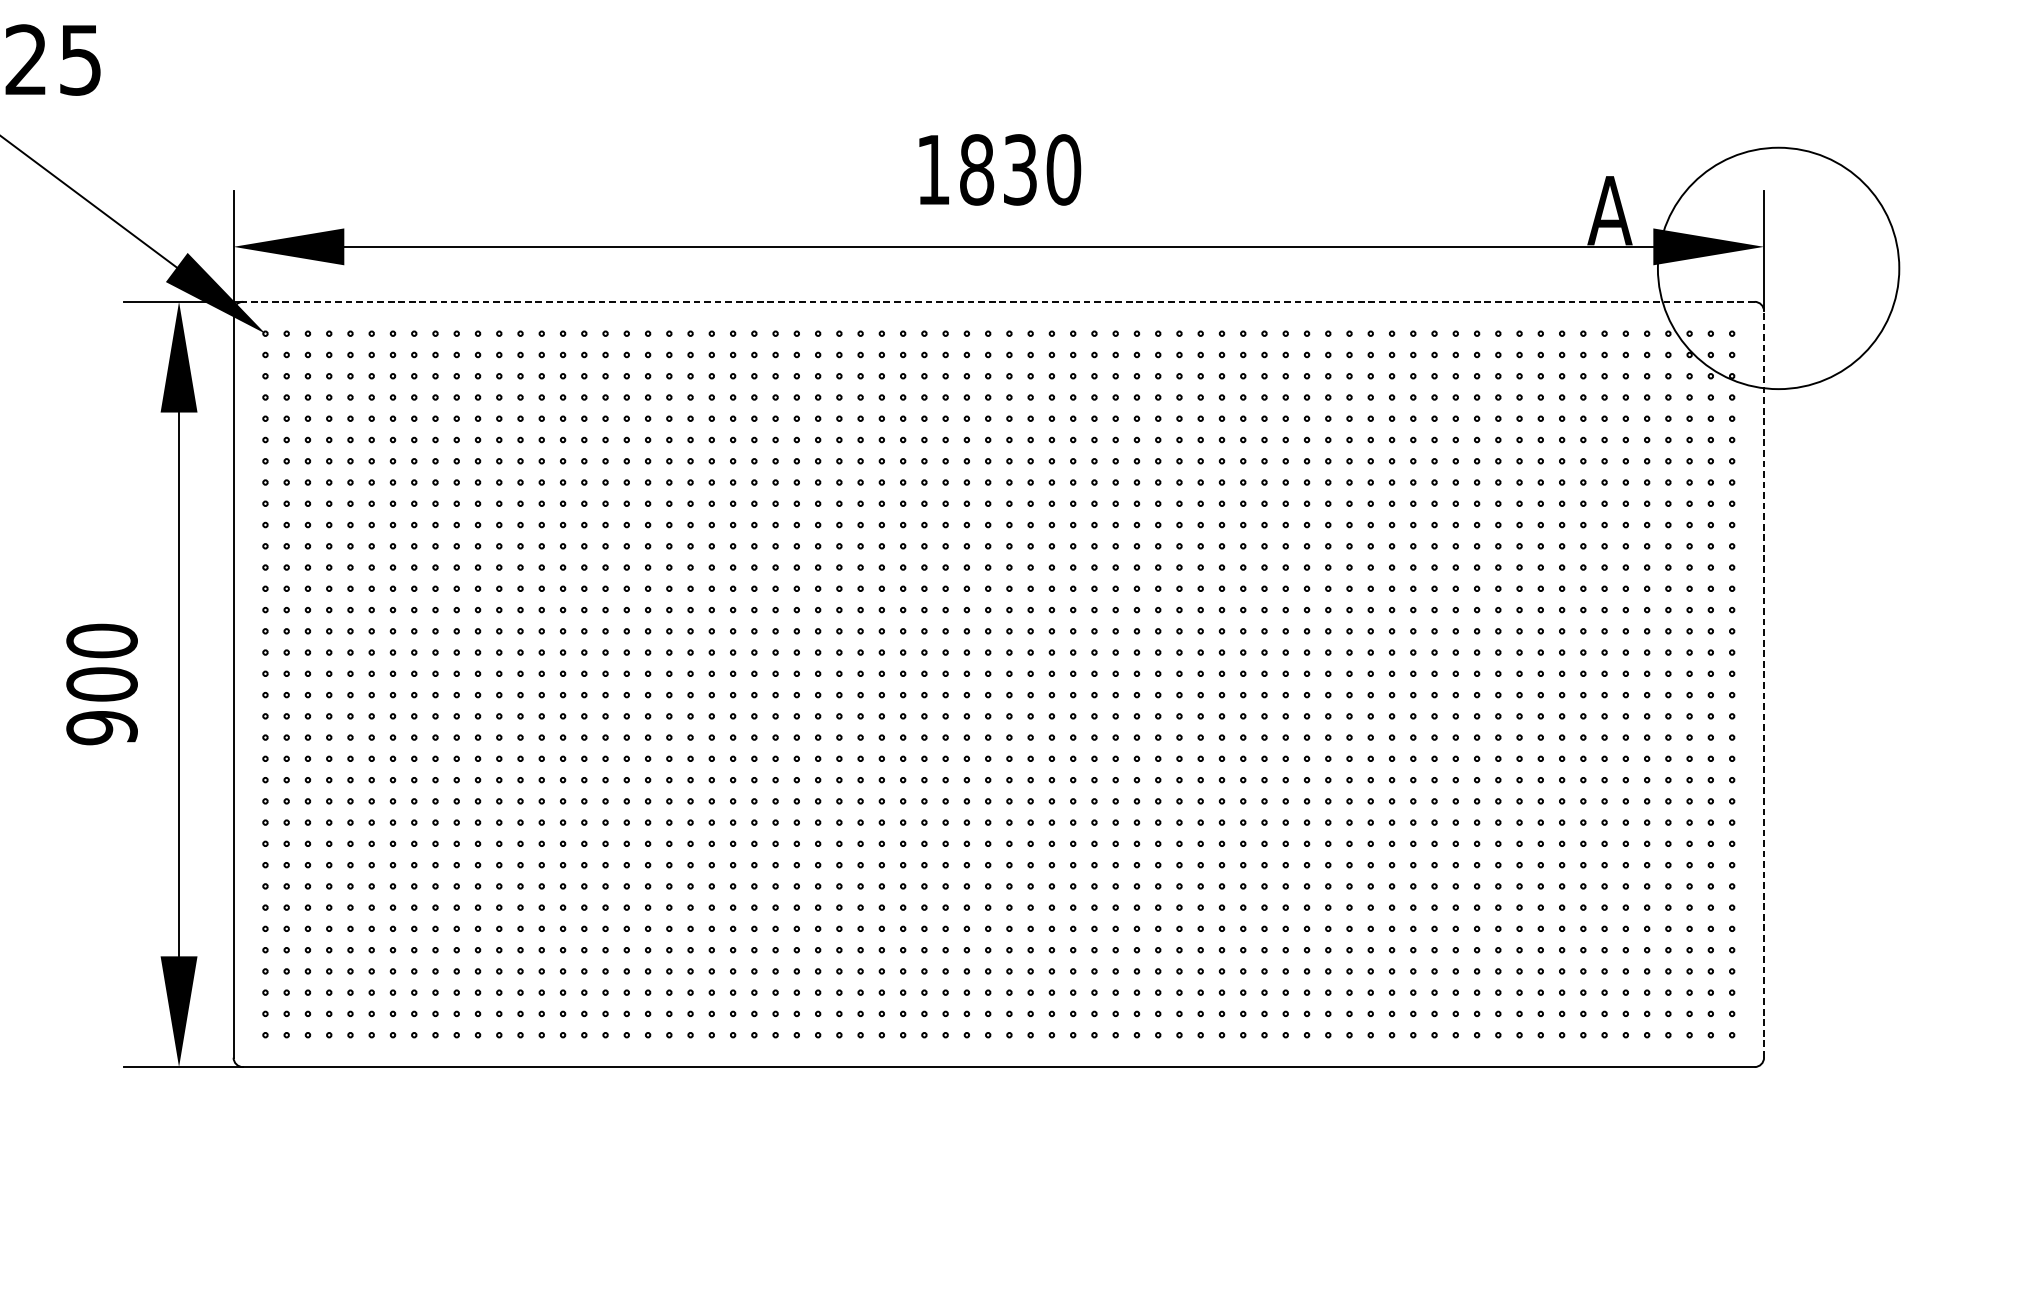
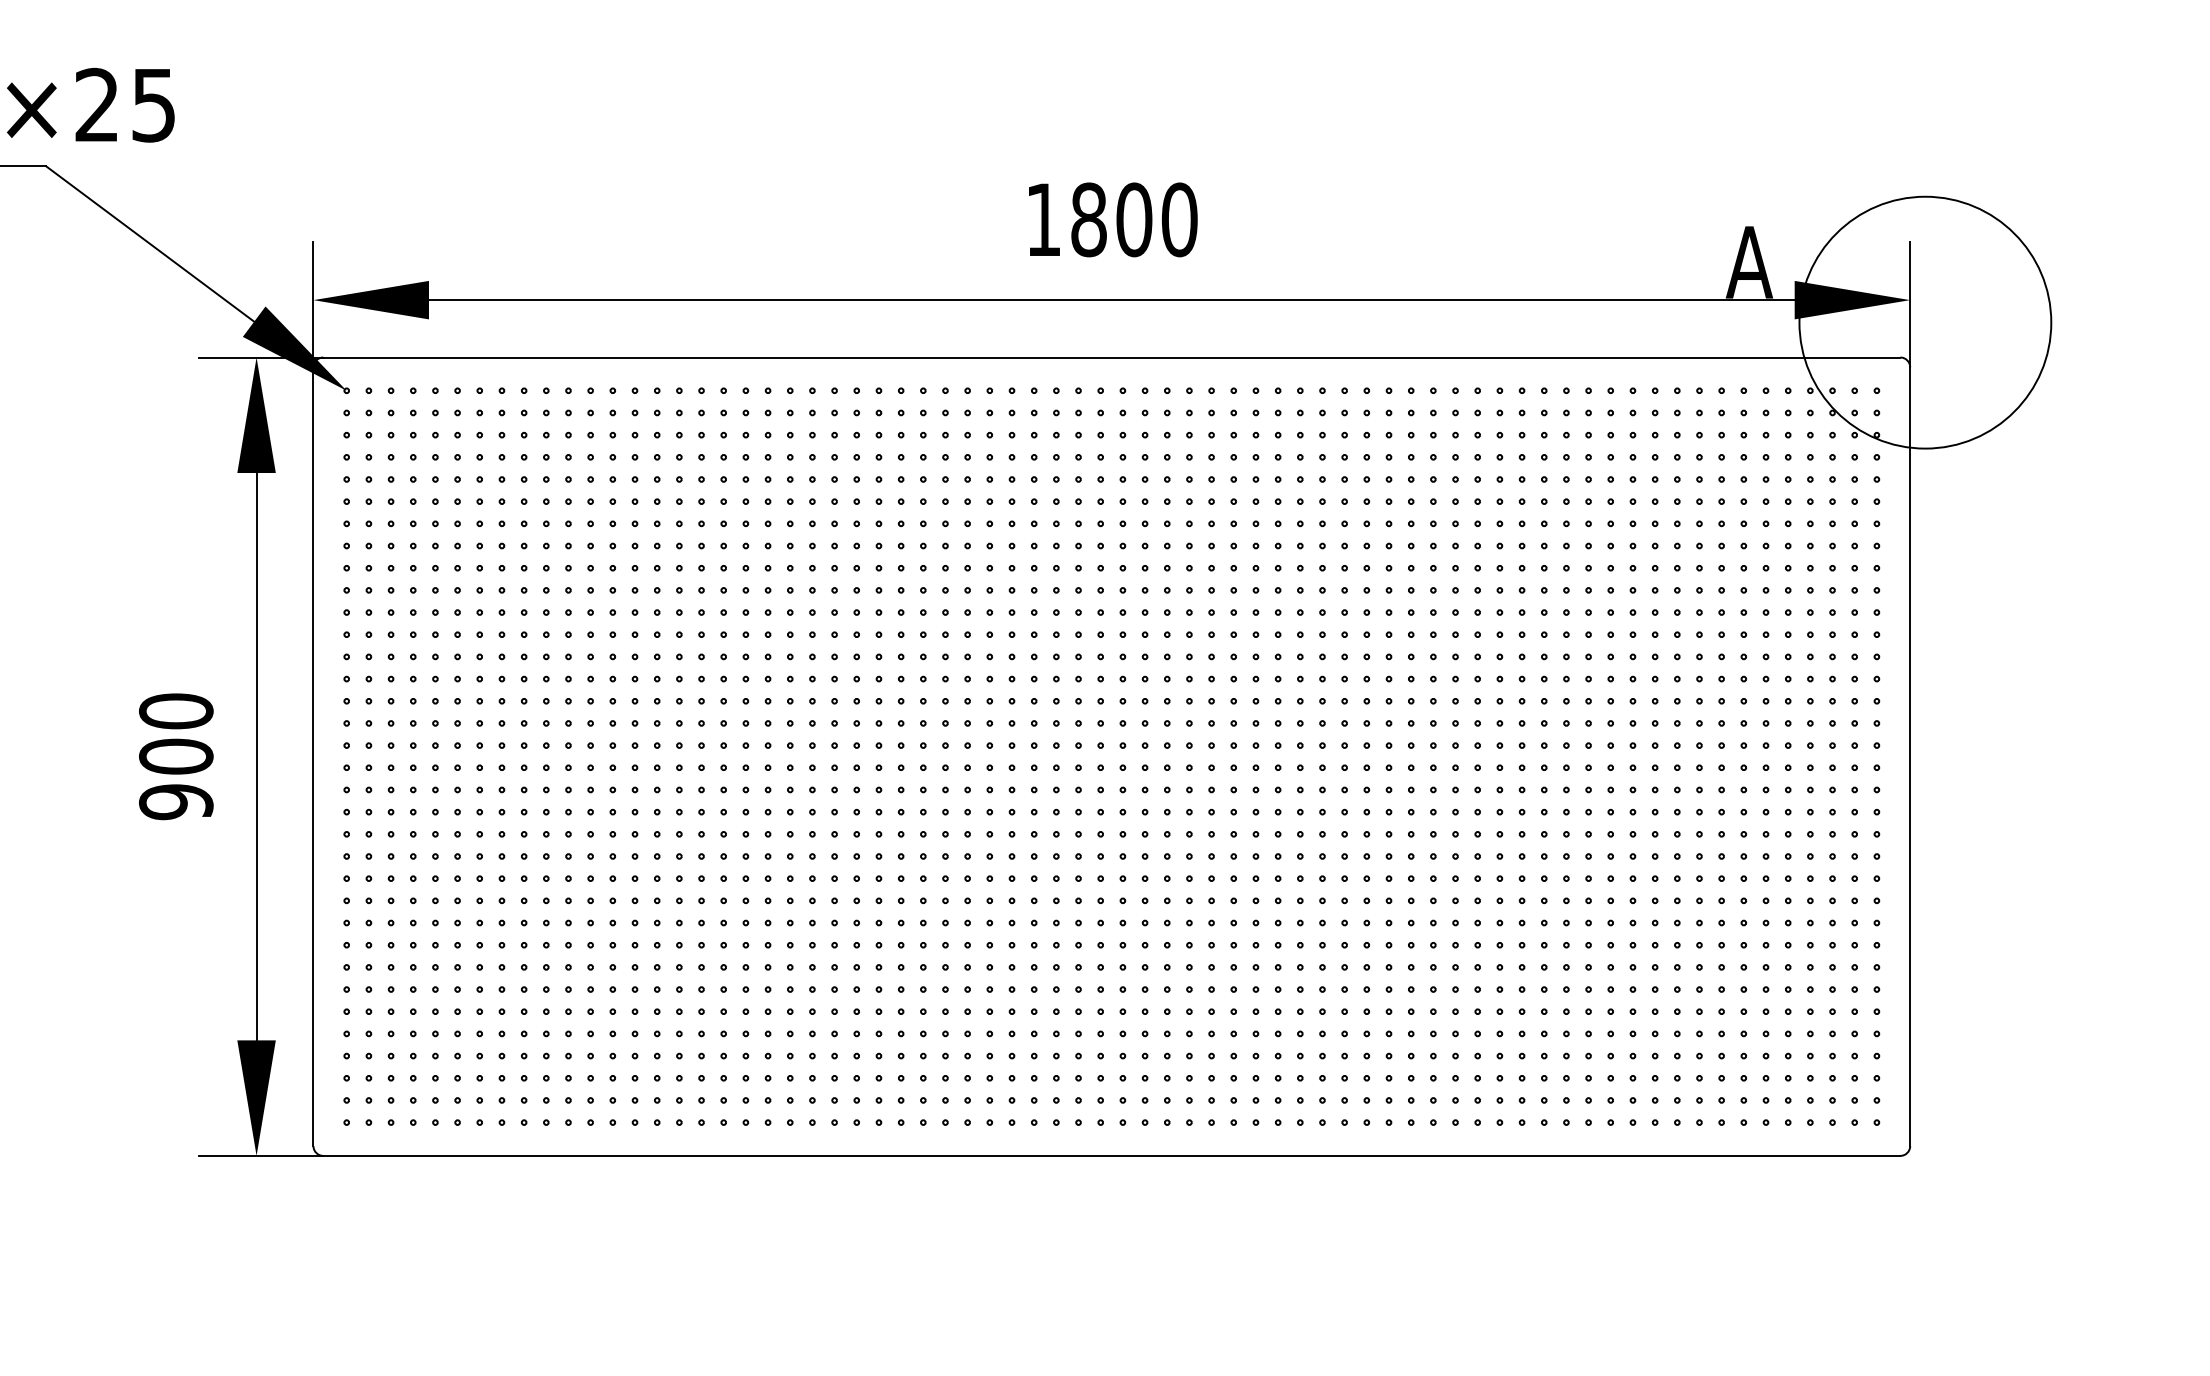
text: (1020, 169) -> (1134, 219), 1830 -> 1800
line: (998, 301) -> (1111, 357), dashed -> solid
line: (1764, 684) -> (1910, 756), dashed -> solid

